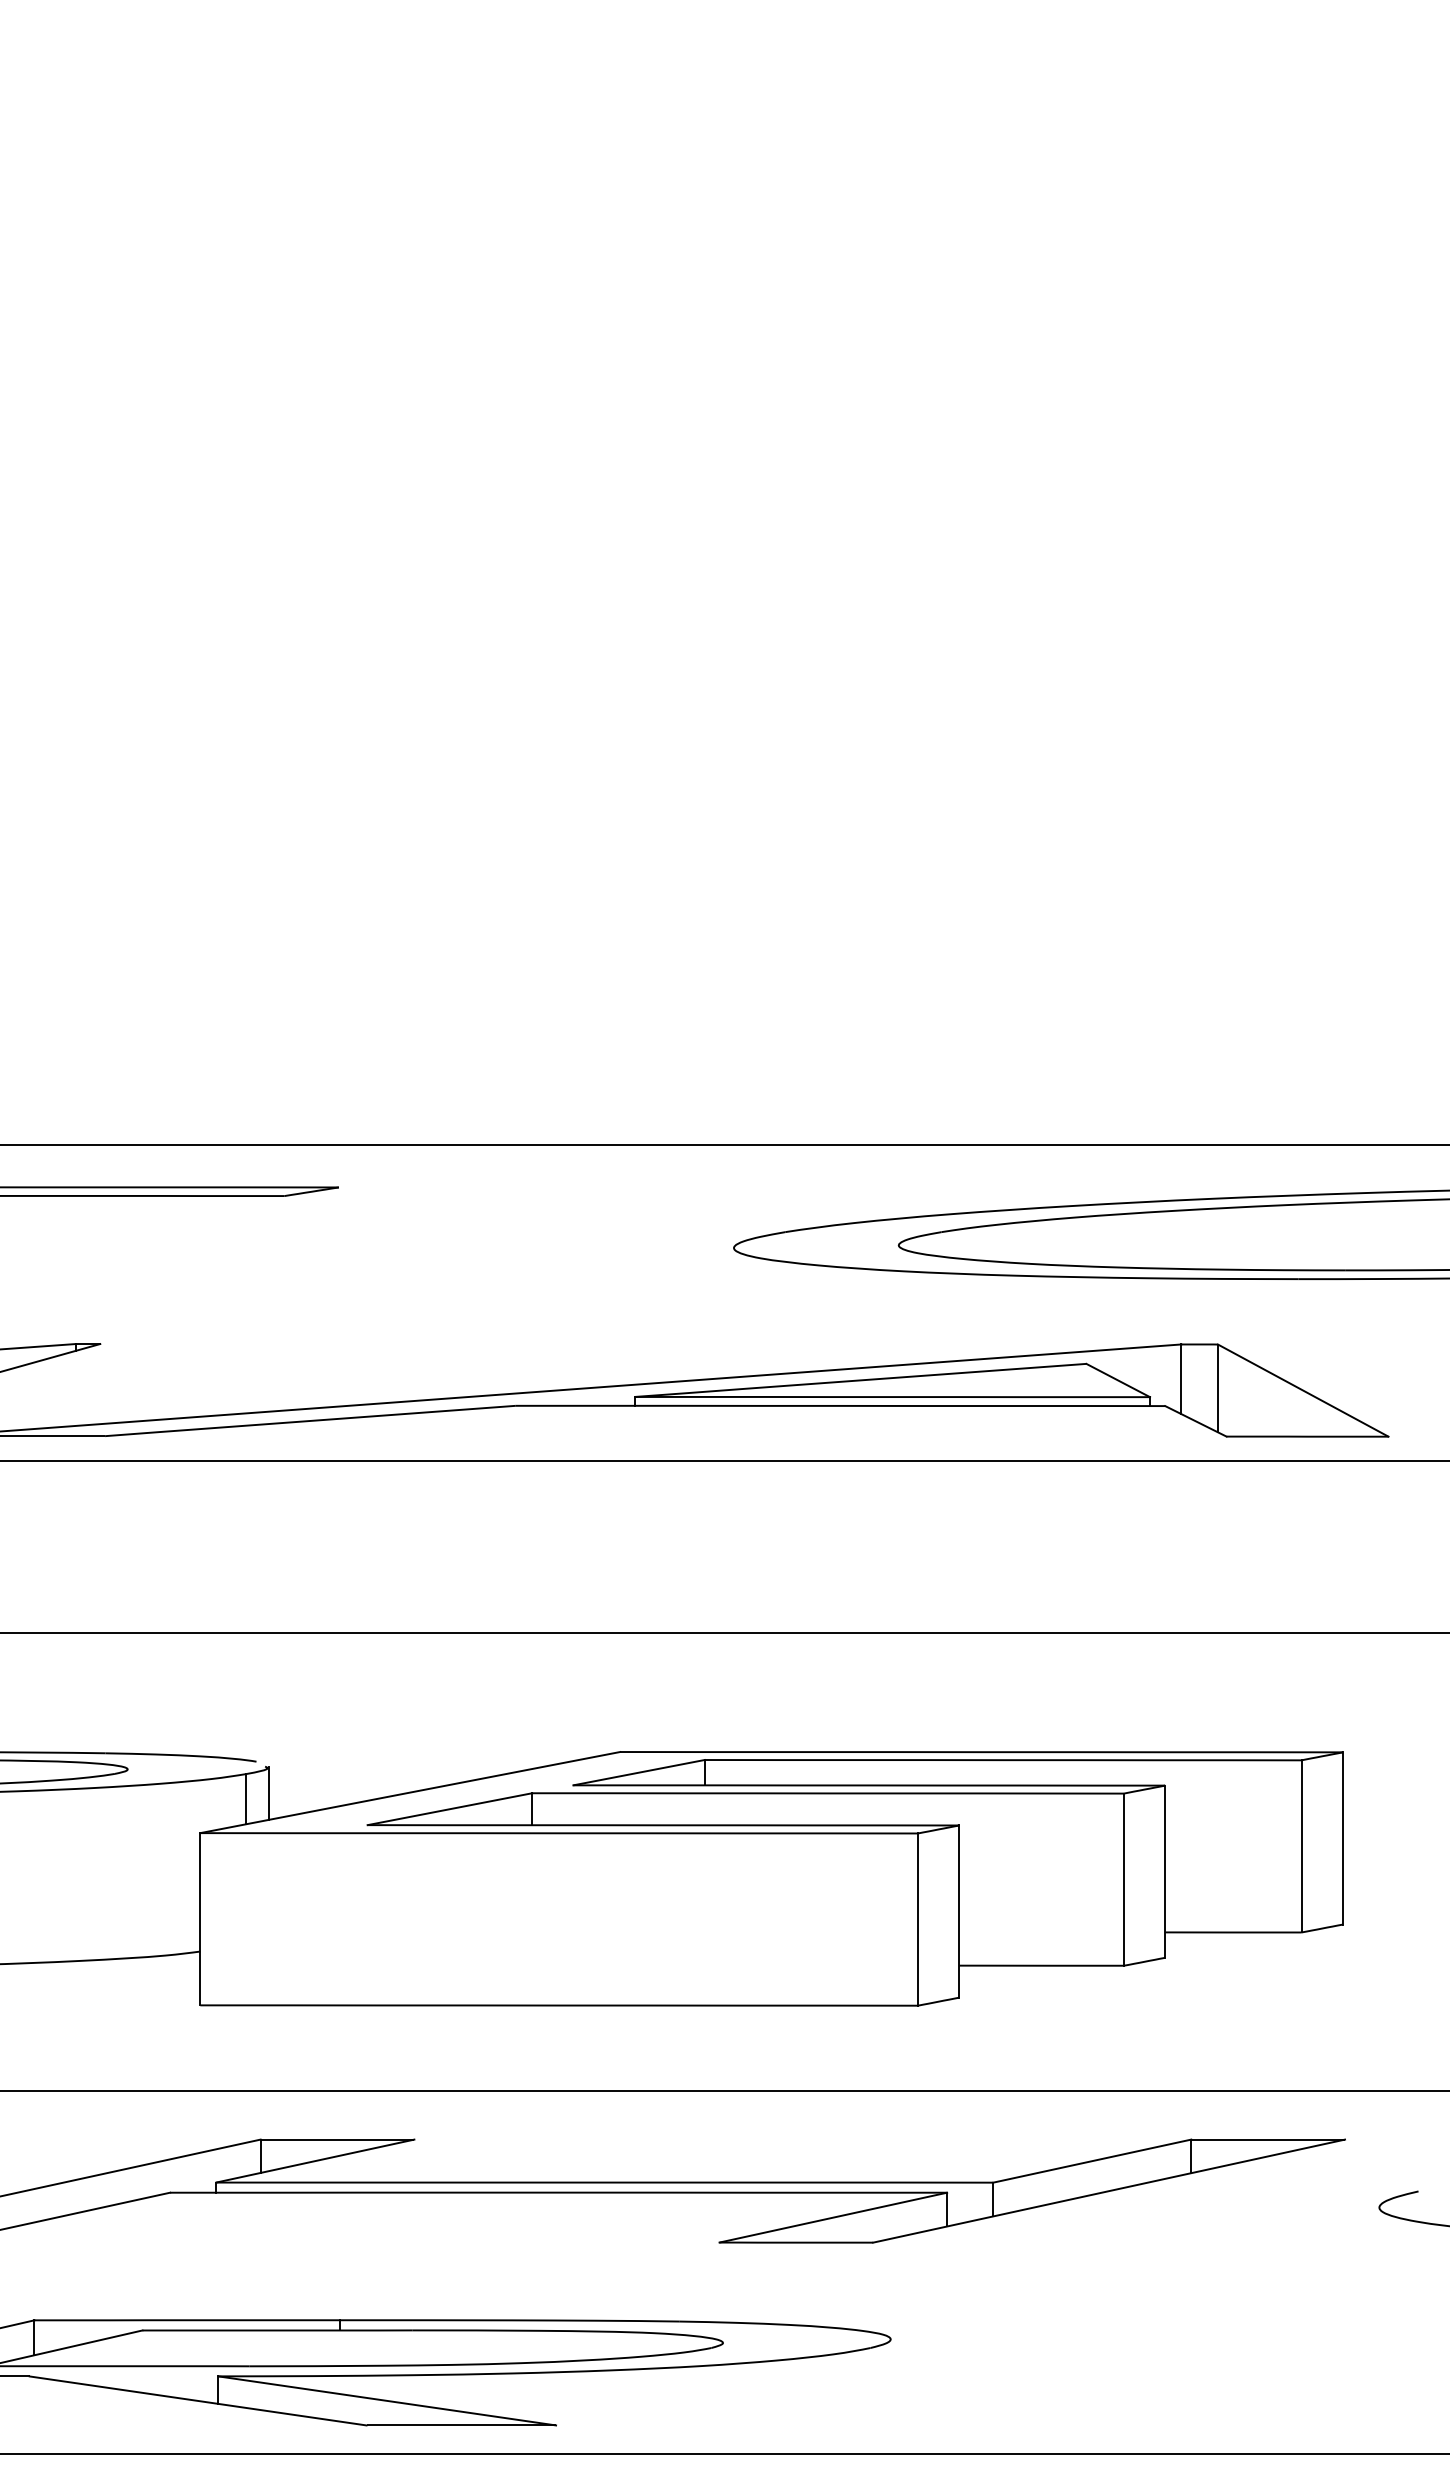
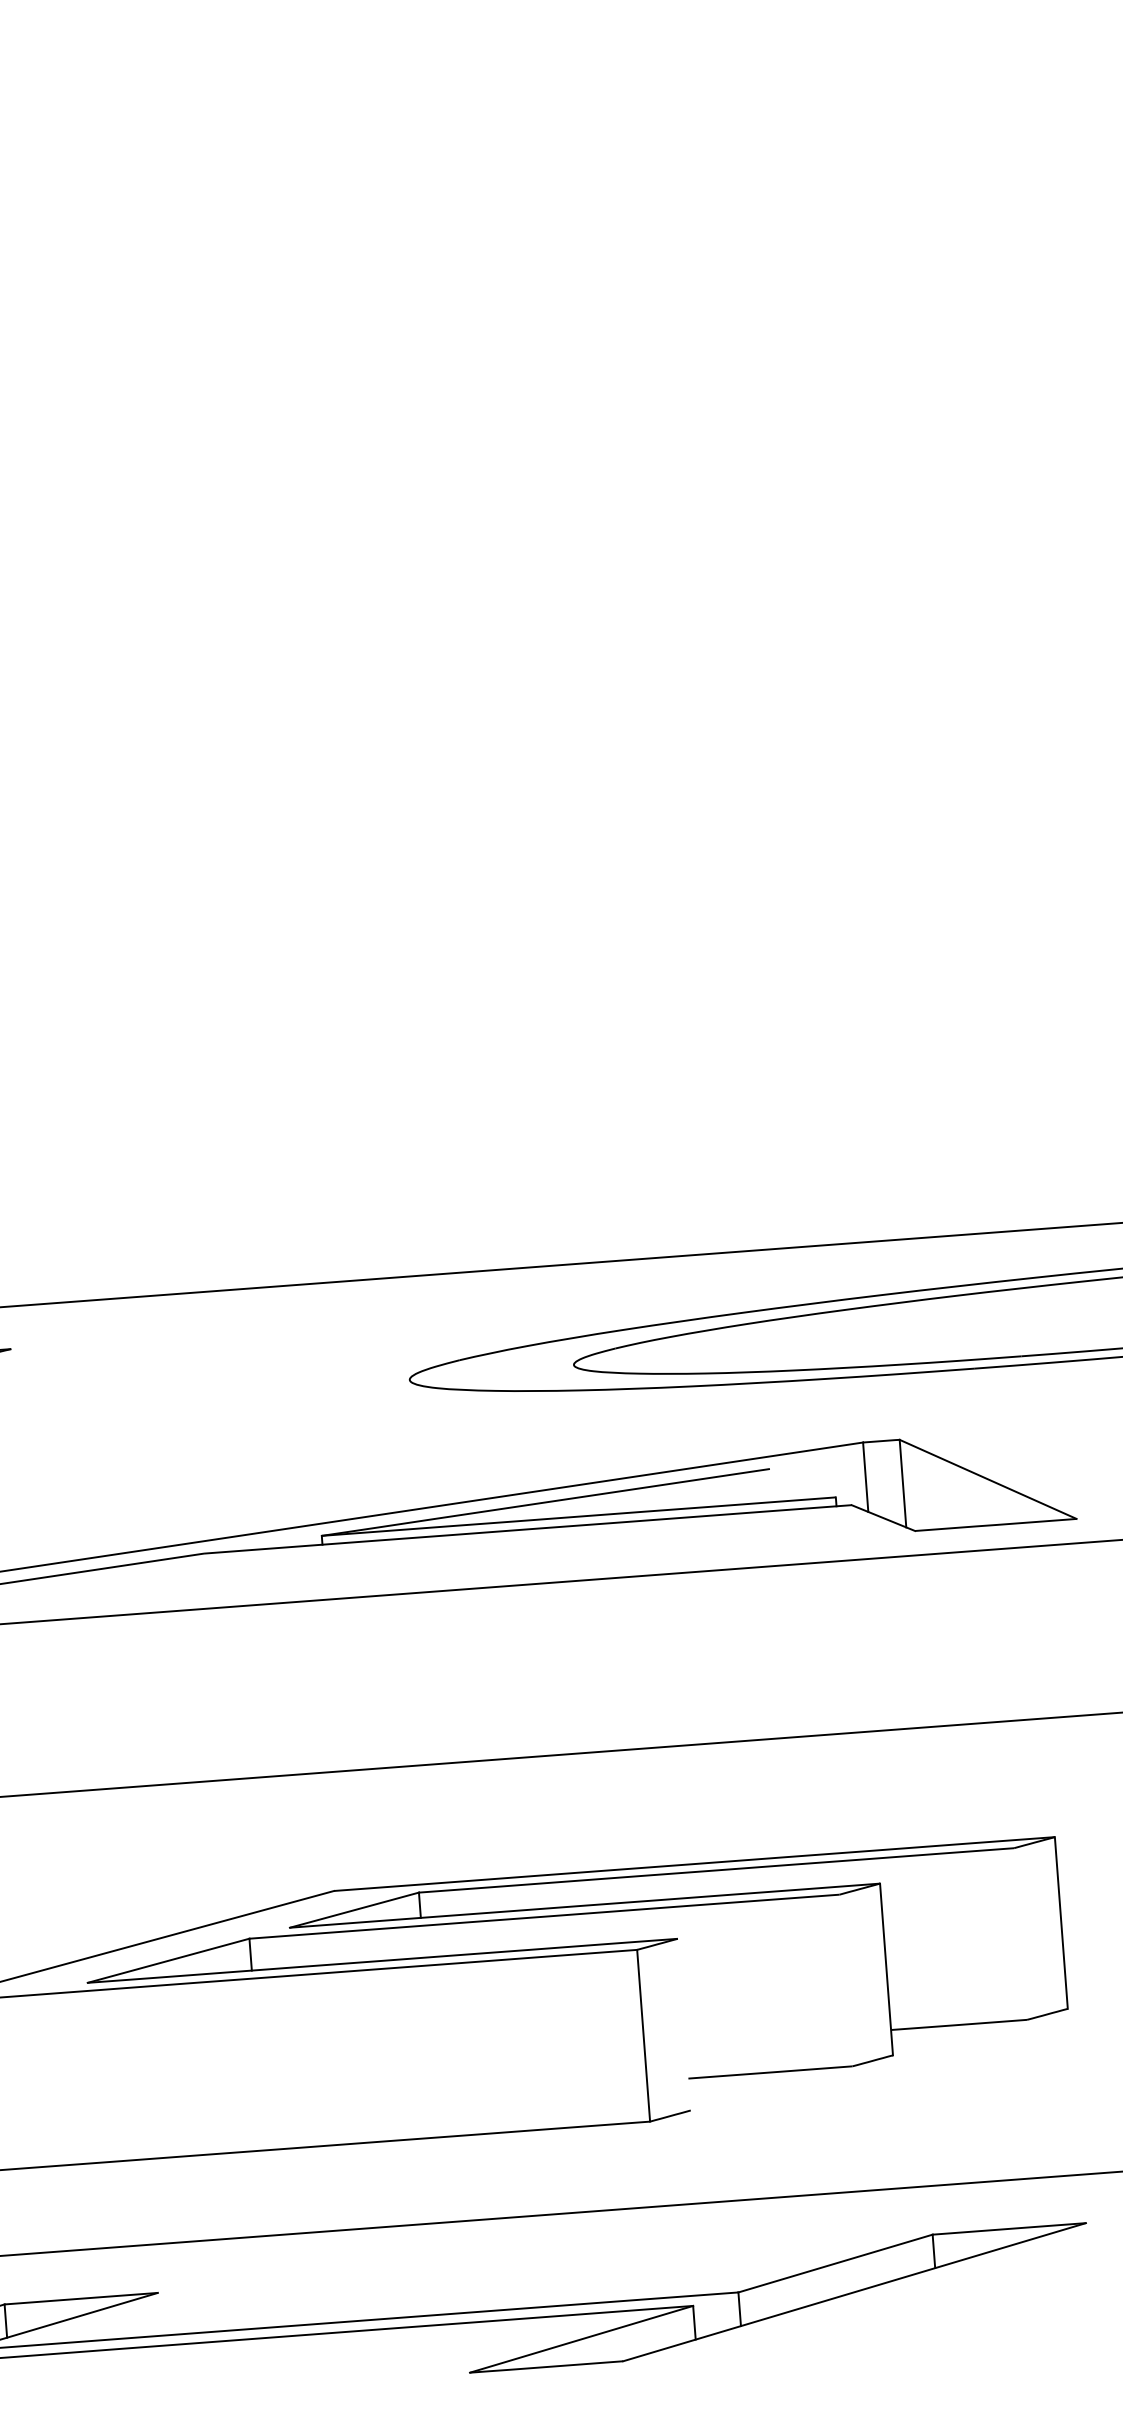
line: (1118, 1380) -> (803, 1483), removed
line: (1301, 1846) -> (1020, 1934), removed
line: (1124, 1879) -> (846, 1980), removed
line: (959, 1911) -> (684, 2024), removed

